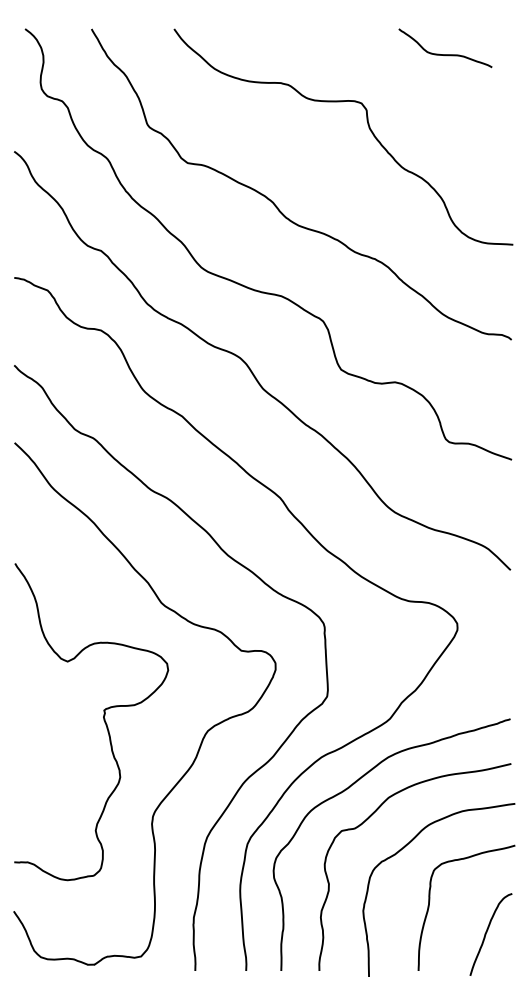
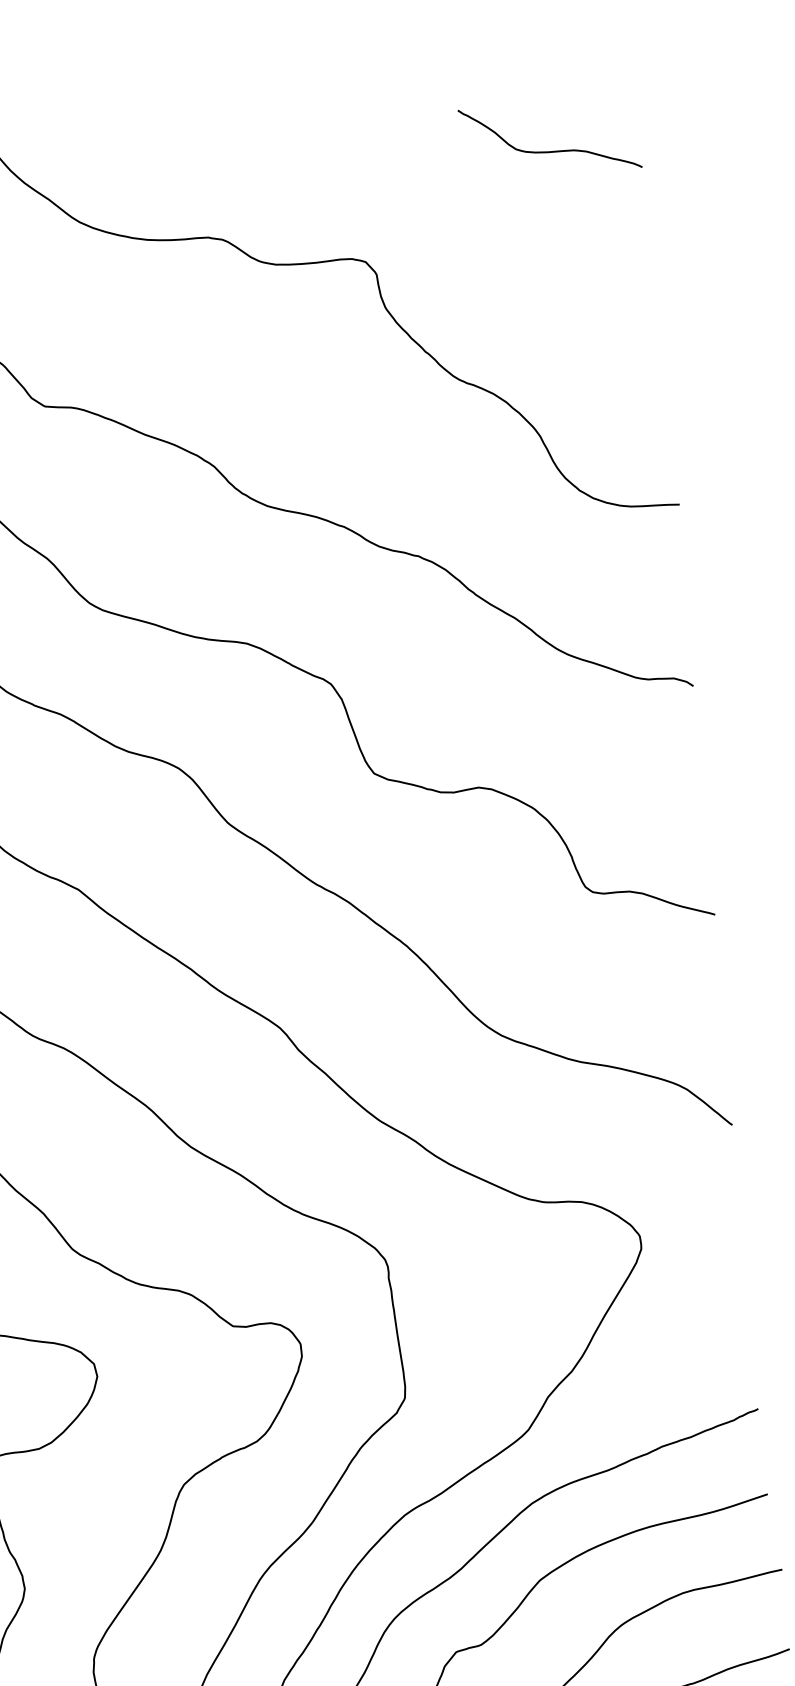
curve: (445, 54) -> (551, 150), moved

